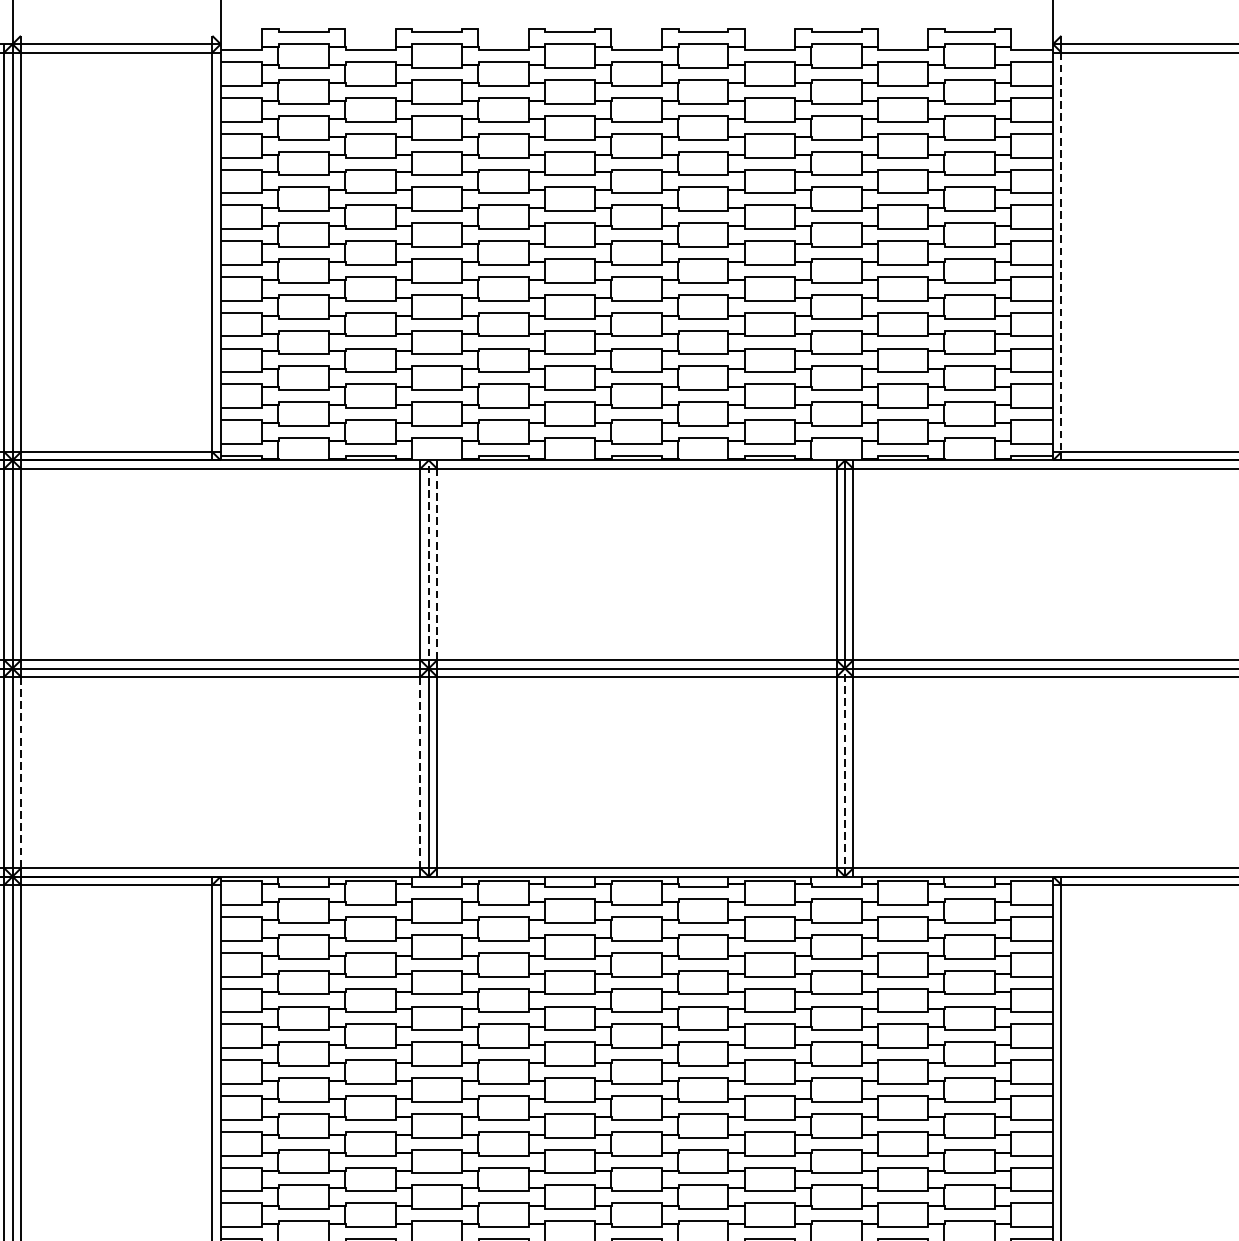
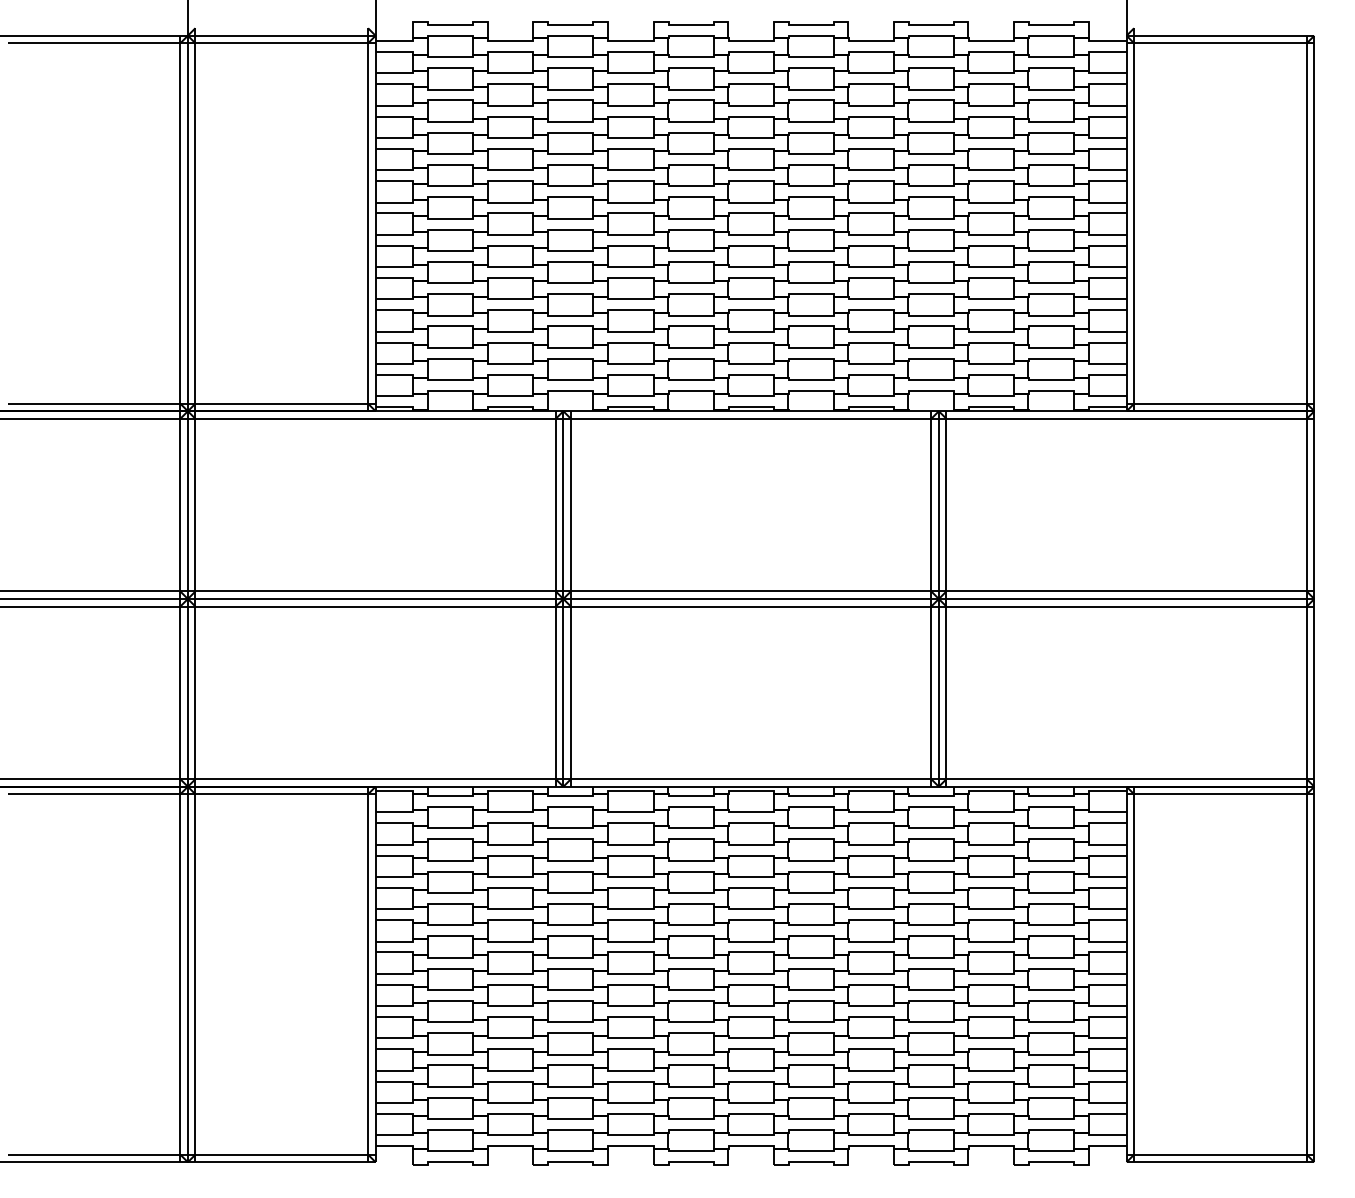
line: (1061, 253) -> (1134, 224), dashed -> solid
line: (428, 563) -> (563, 504), dashed -> solid
line: (436, 564) -> (570, 505), dashed -> solid
line: (420, 772) -> (555, 692), dashed -> solid
line: (844, 772) -> (938, 692), dashed -> solid
line: (21, 773) -> (195, 693), dashed -> solid

